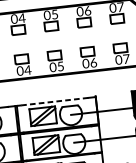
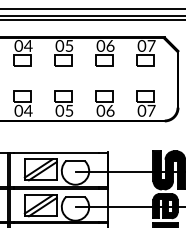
line: (54, 101) -> (56, 153), dashed -> solid

